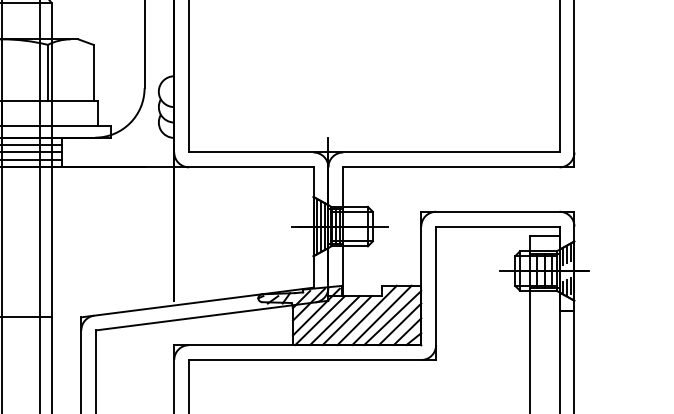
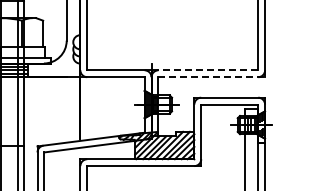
line: (445, 152) -> (205, 70), solid -> dashed
line: (460, 167) -> (212, 77), solid -> dashed

